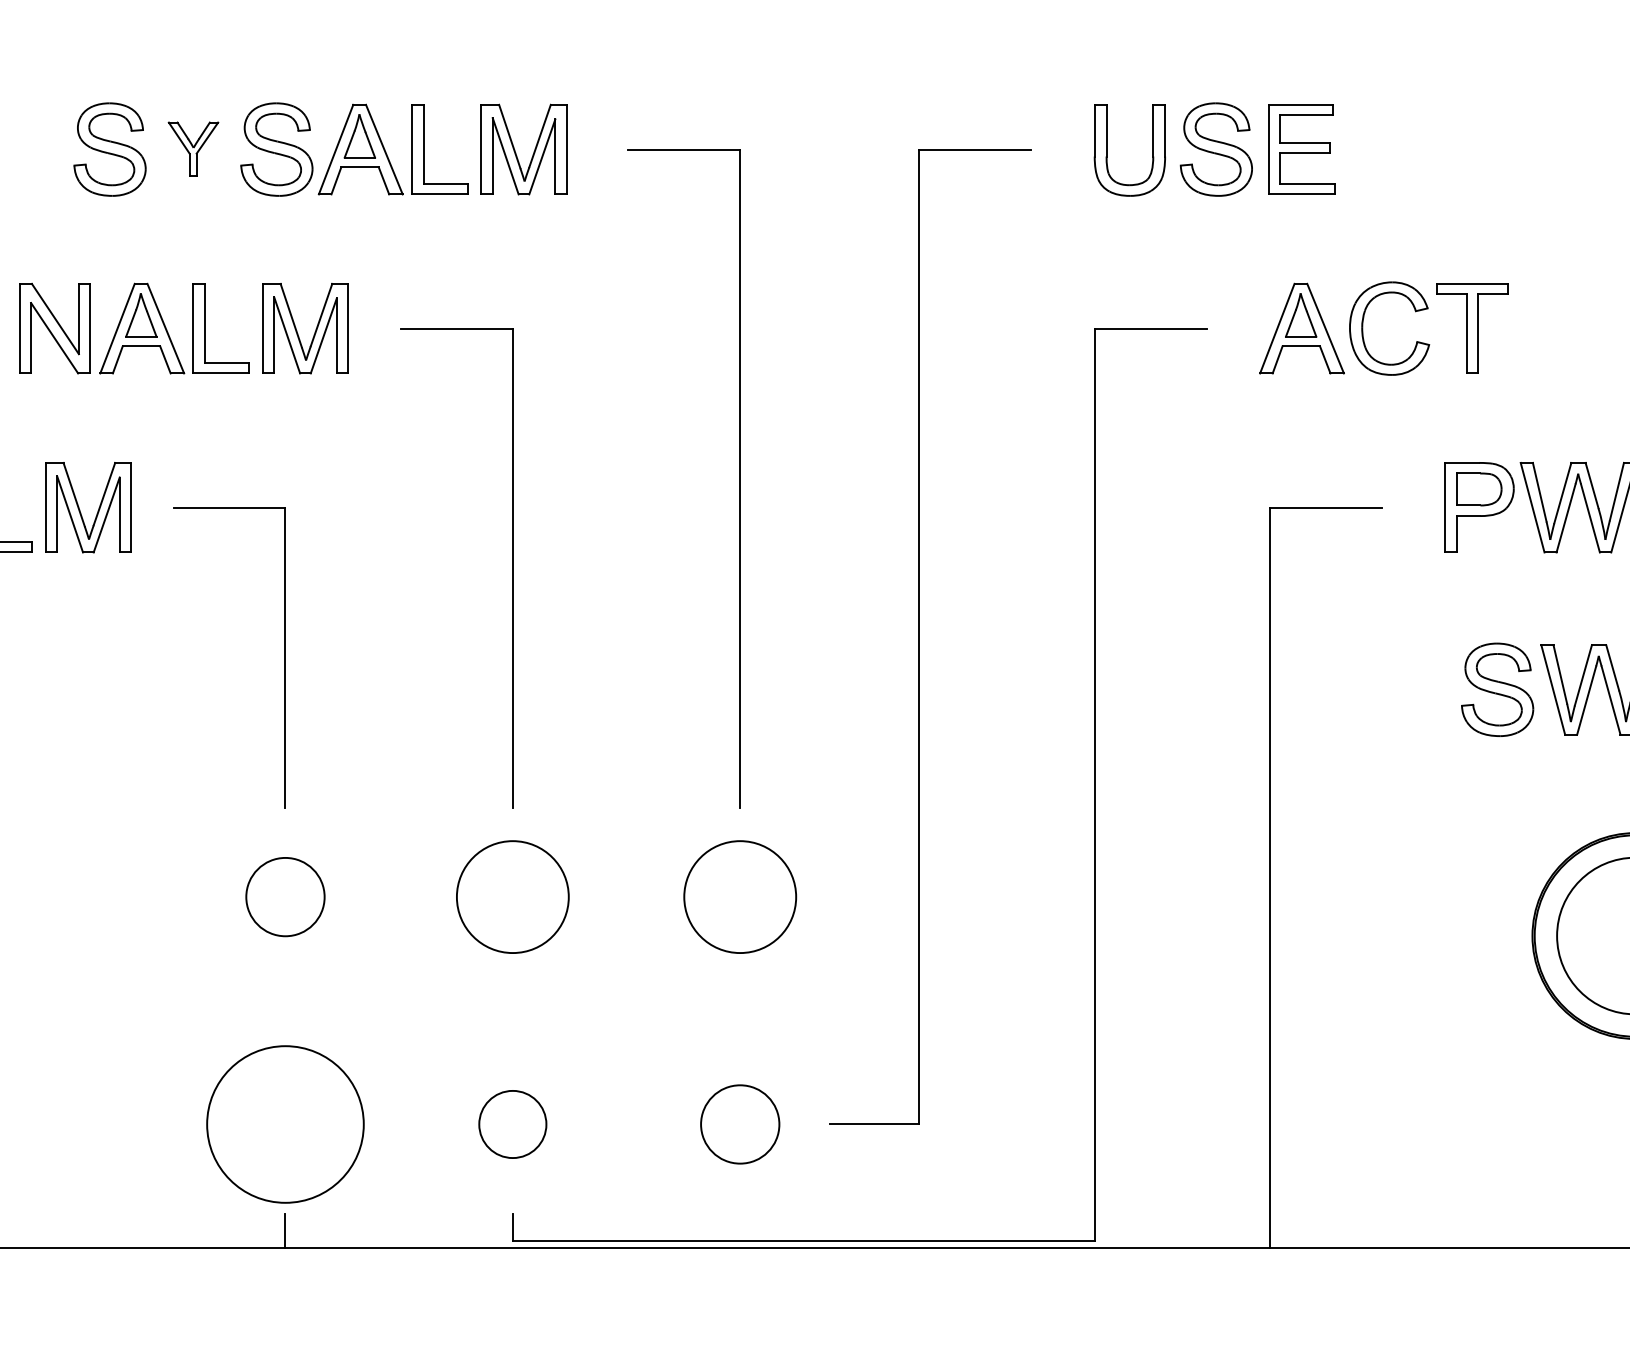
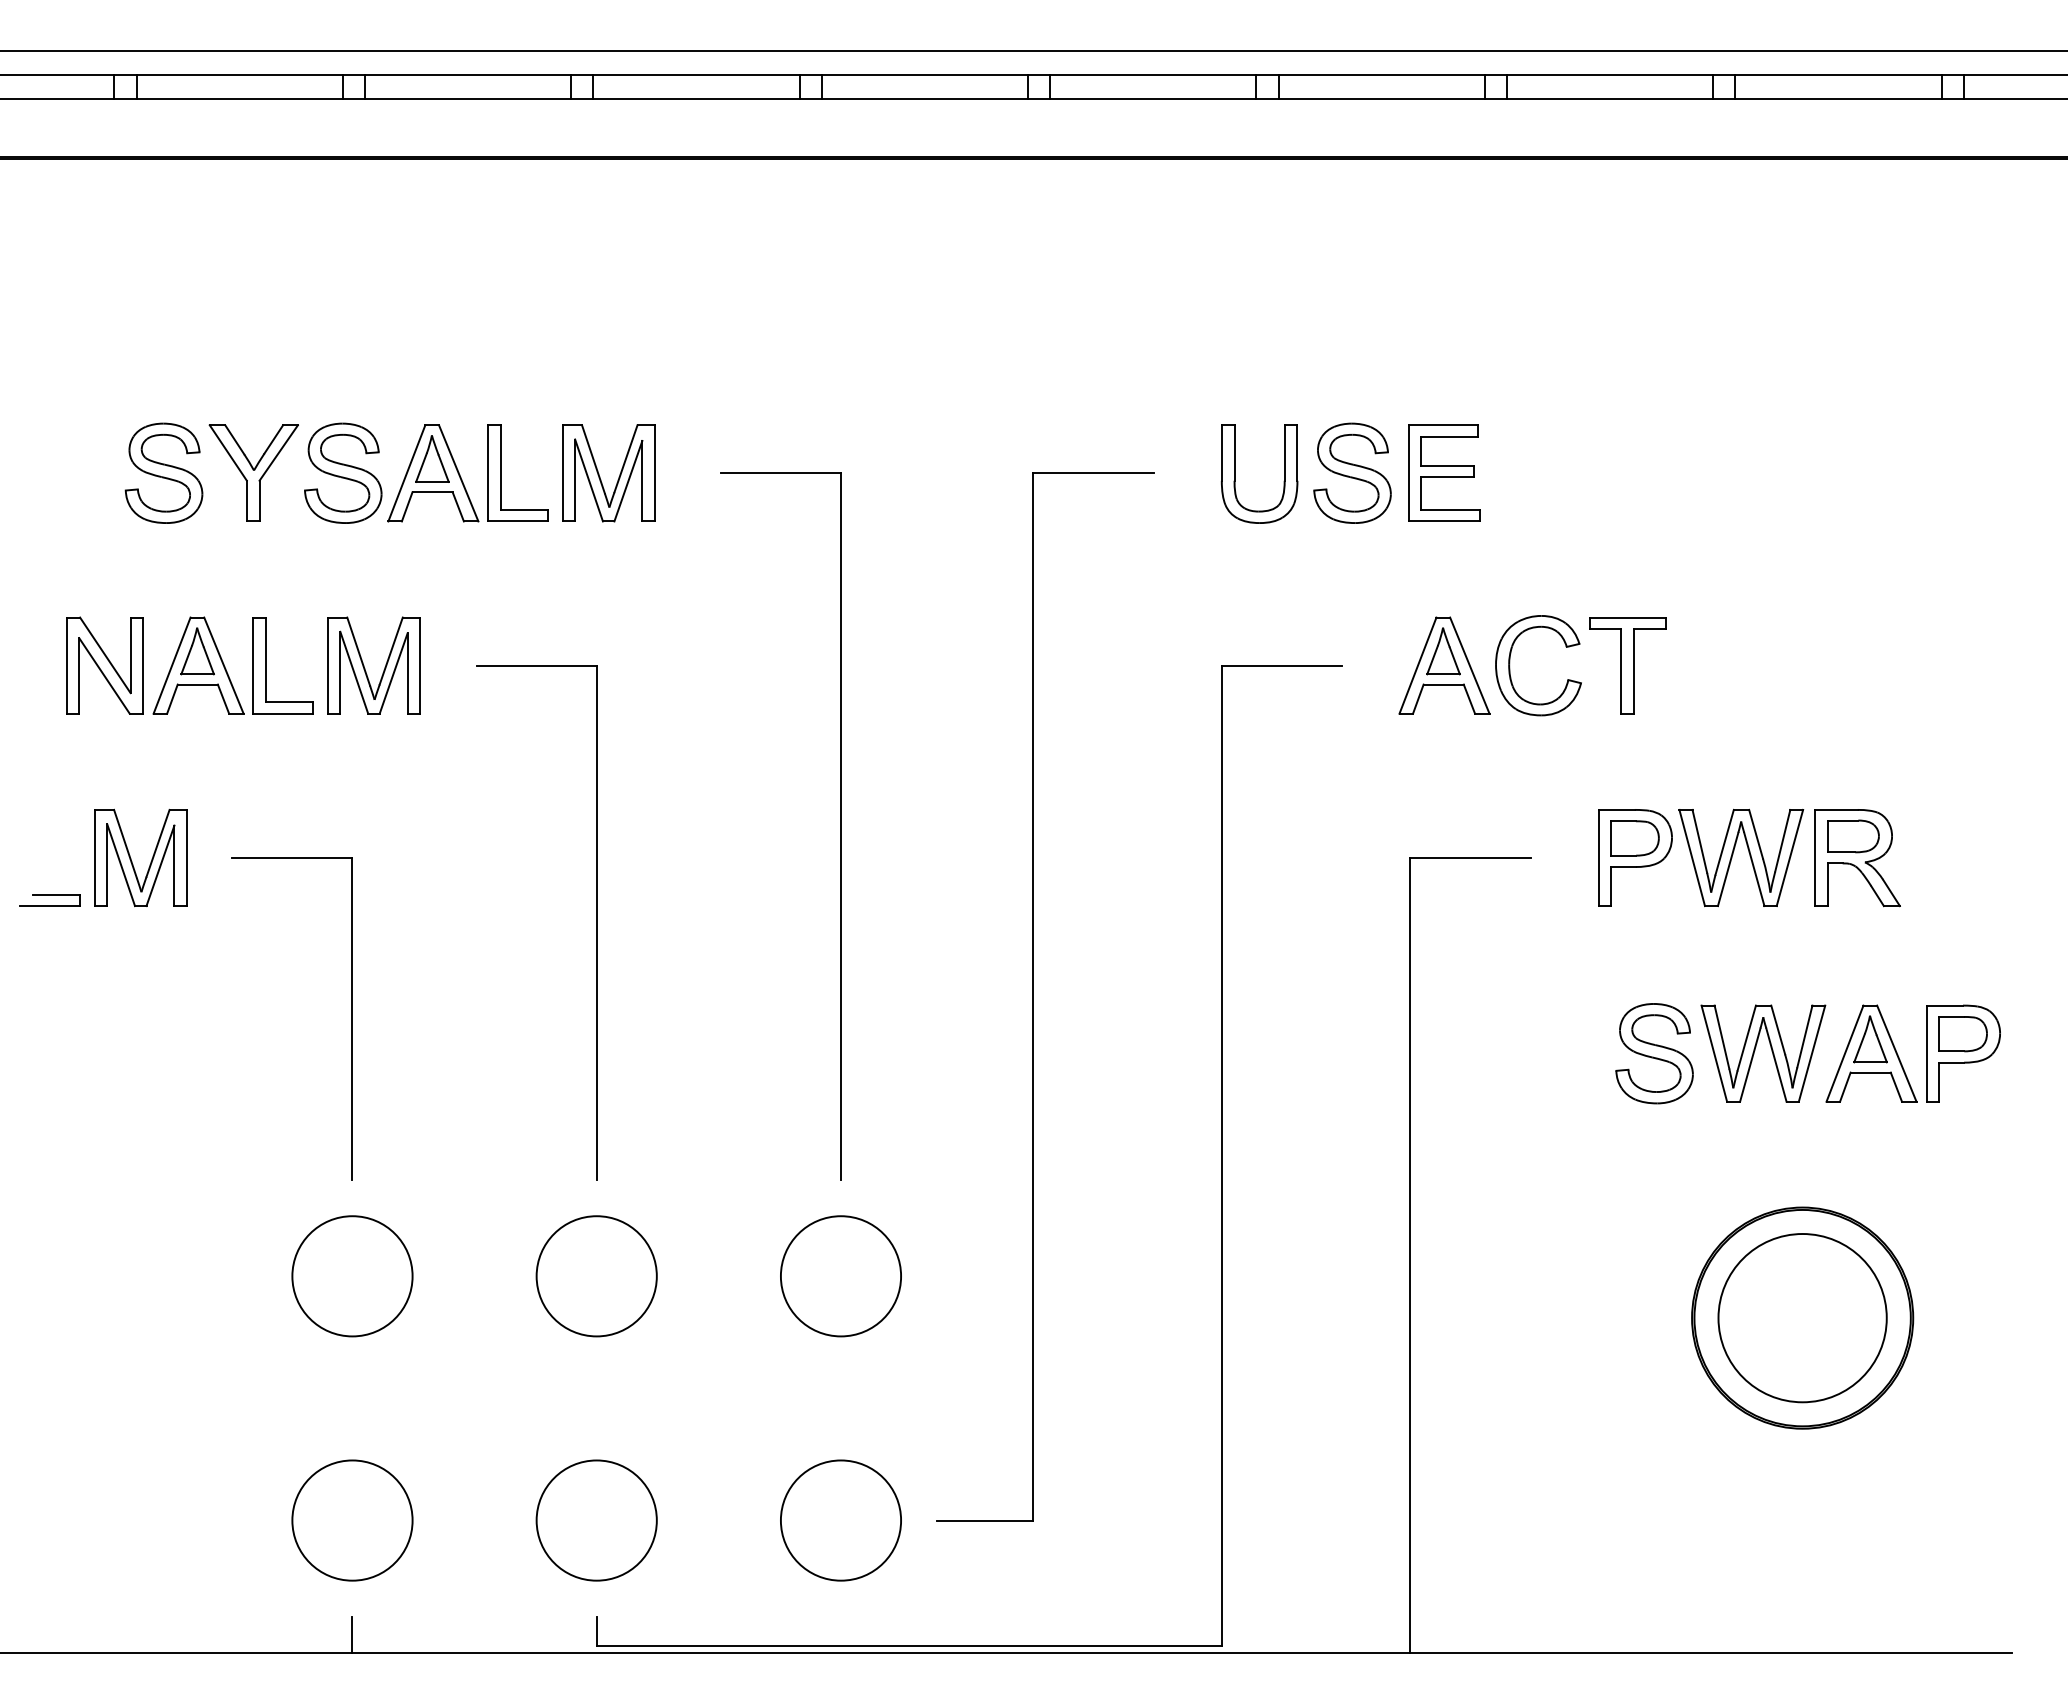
part: (193, 148) -> (253, 472), size x1.67
circle: (285, 897) -> (352, 1276), size x1.43
circle: (285, 1124) -> (352, 1520), size x0.71
circle: (512, 1124) -> (596, 1520), size x1.67
circle: (739, 1124) -> (840, 1520), size x1.43

